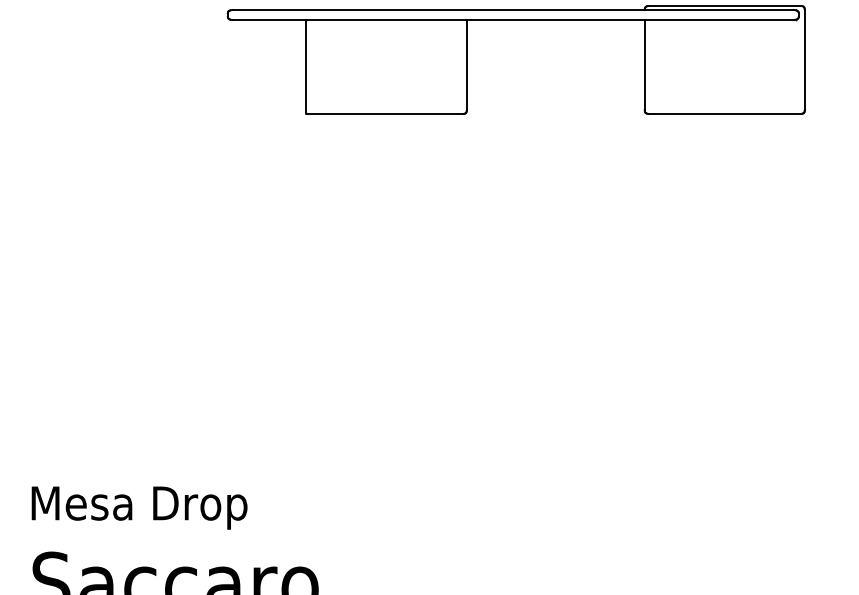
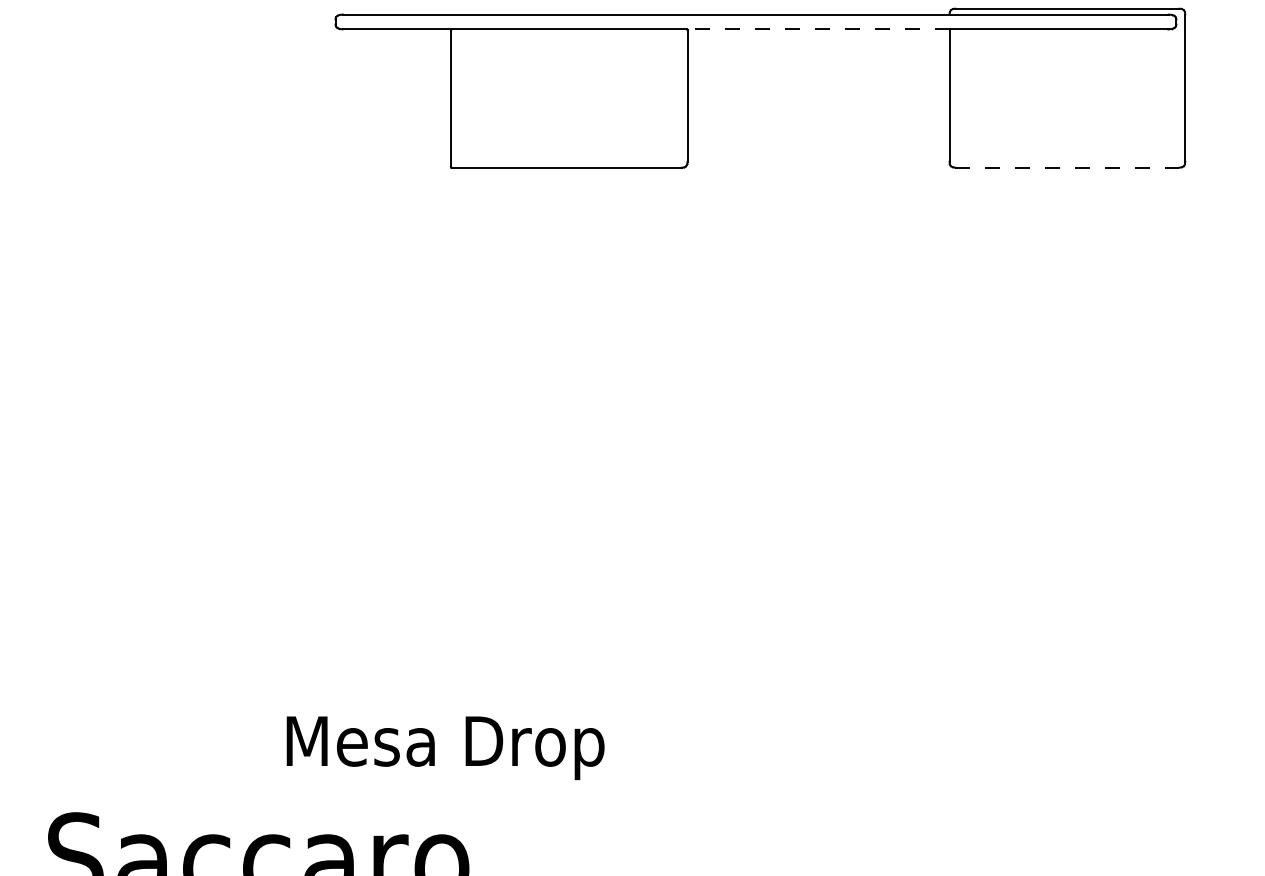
line: (555, 20) -> (818, 30), solid -> dashed
line: (725, 113) -> (1068, 167), solid -> dashed
text: (139, 507) -> (445, 747), moved

